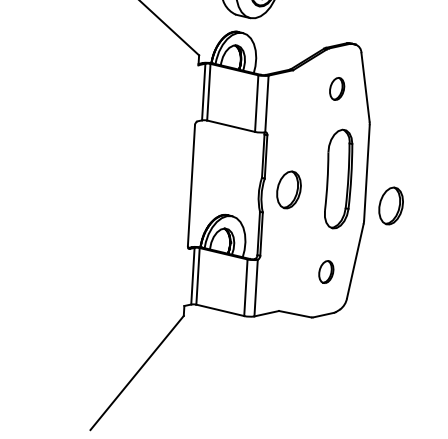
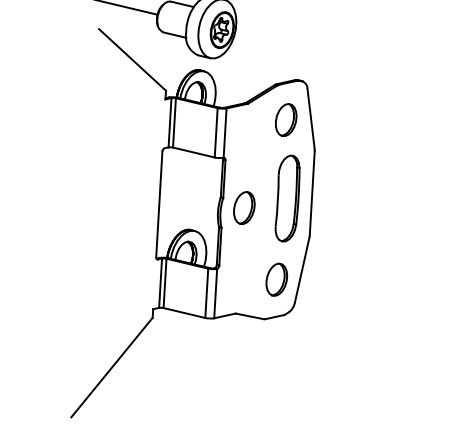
part: (337, 88) -> (286, 119), size x1.67
part: (391, 205) -> (333, 221), removed
part: (325, 271) -> (276, 279), size x1.67

